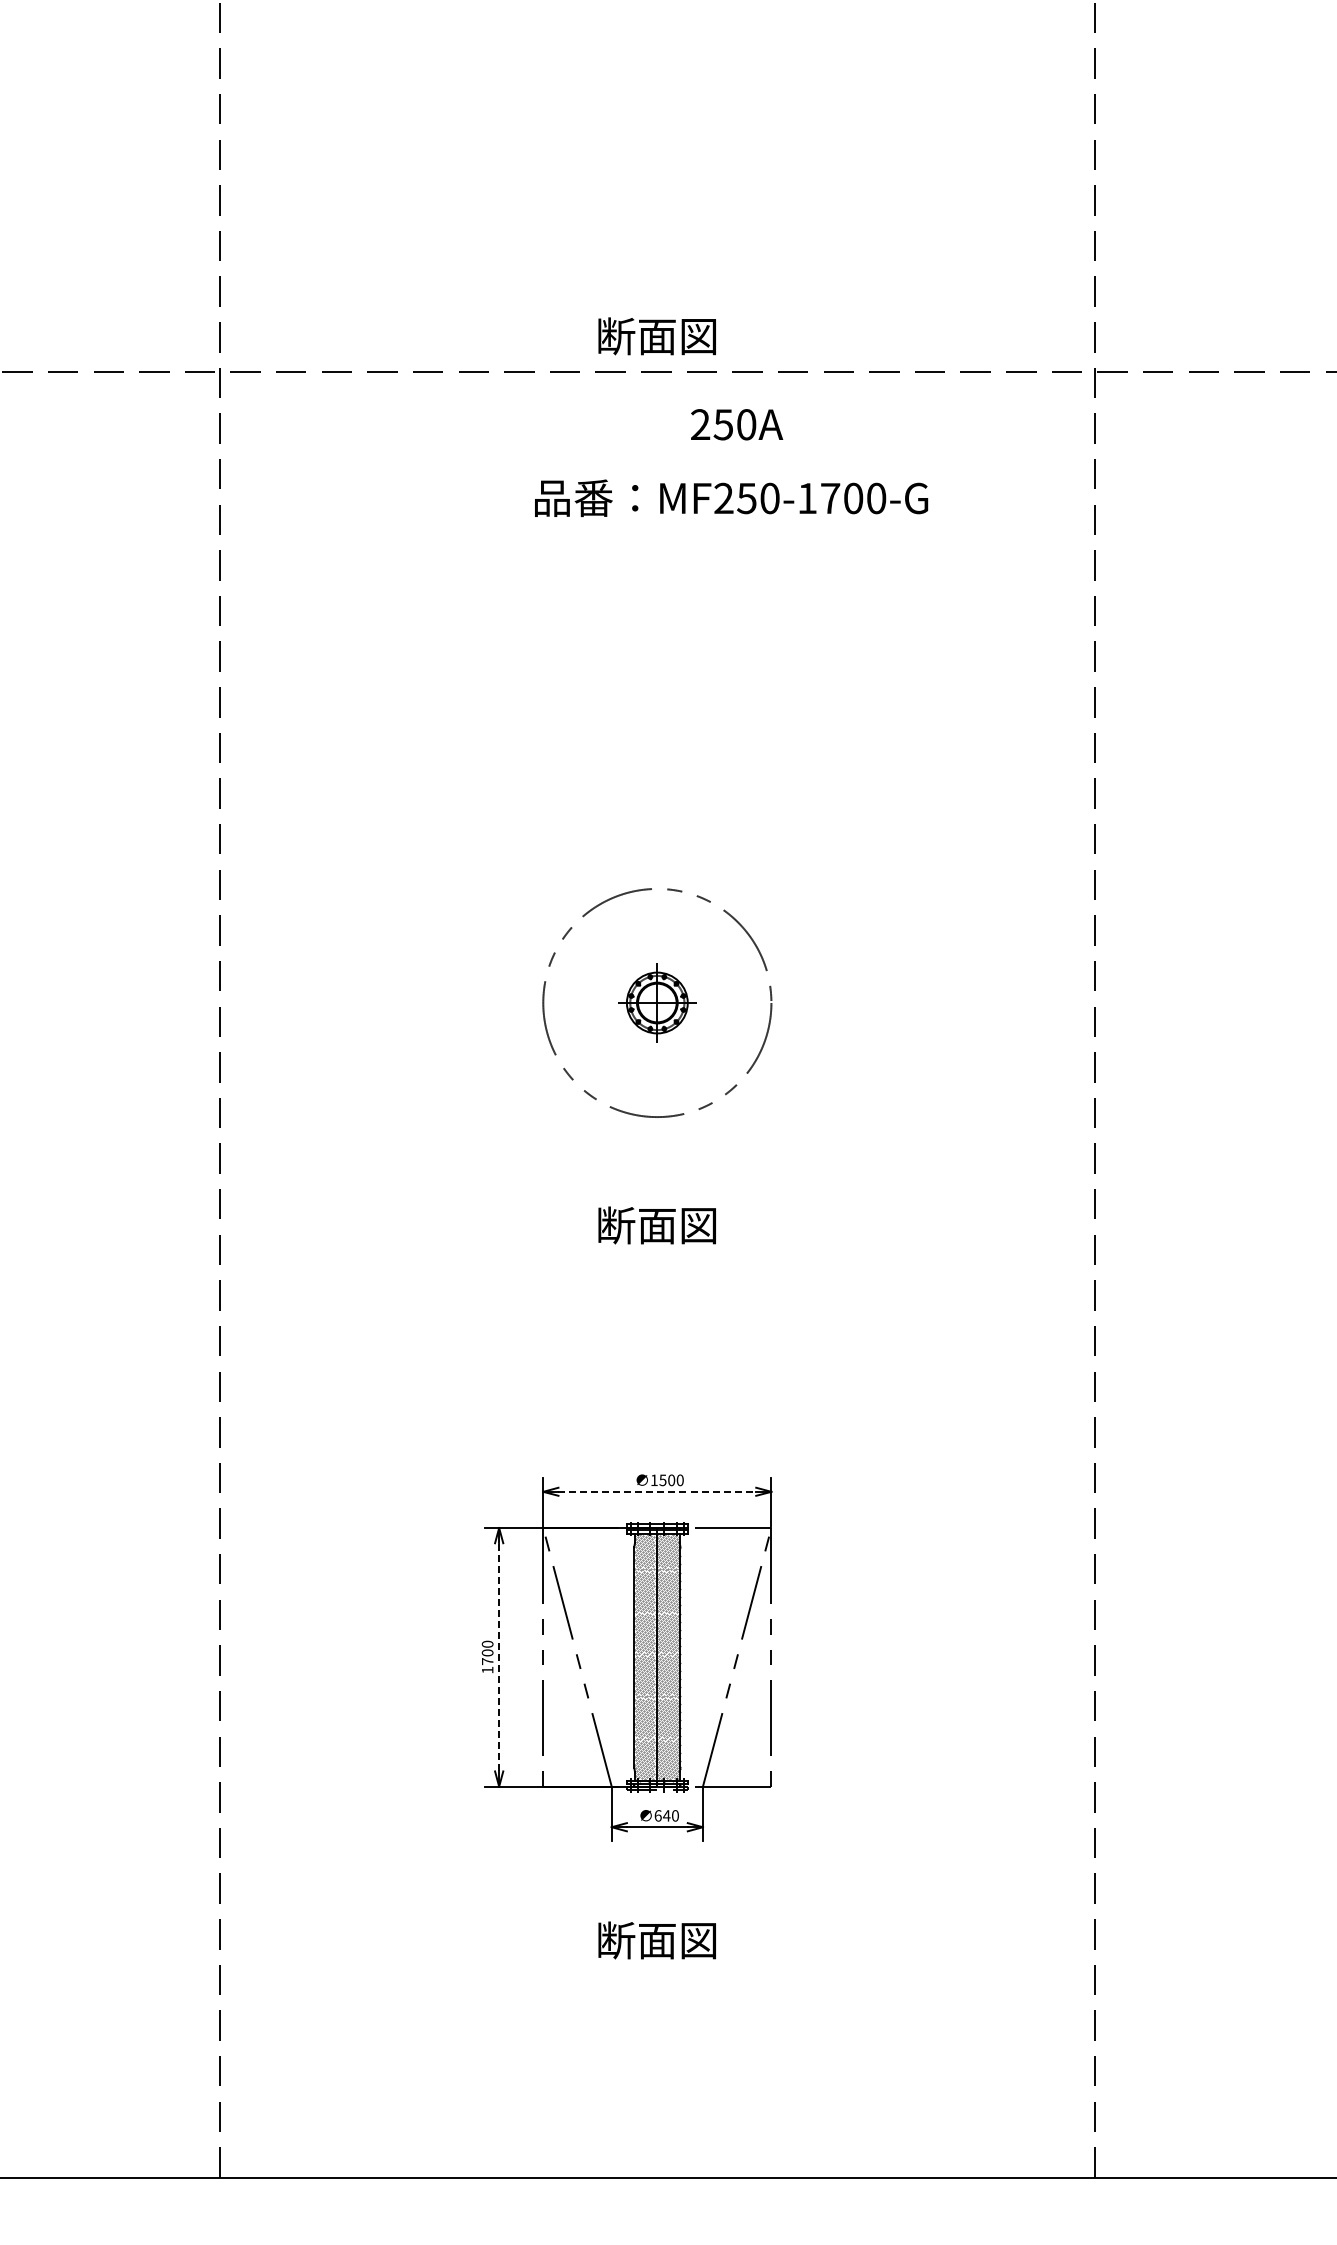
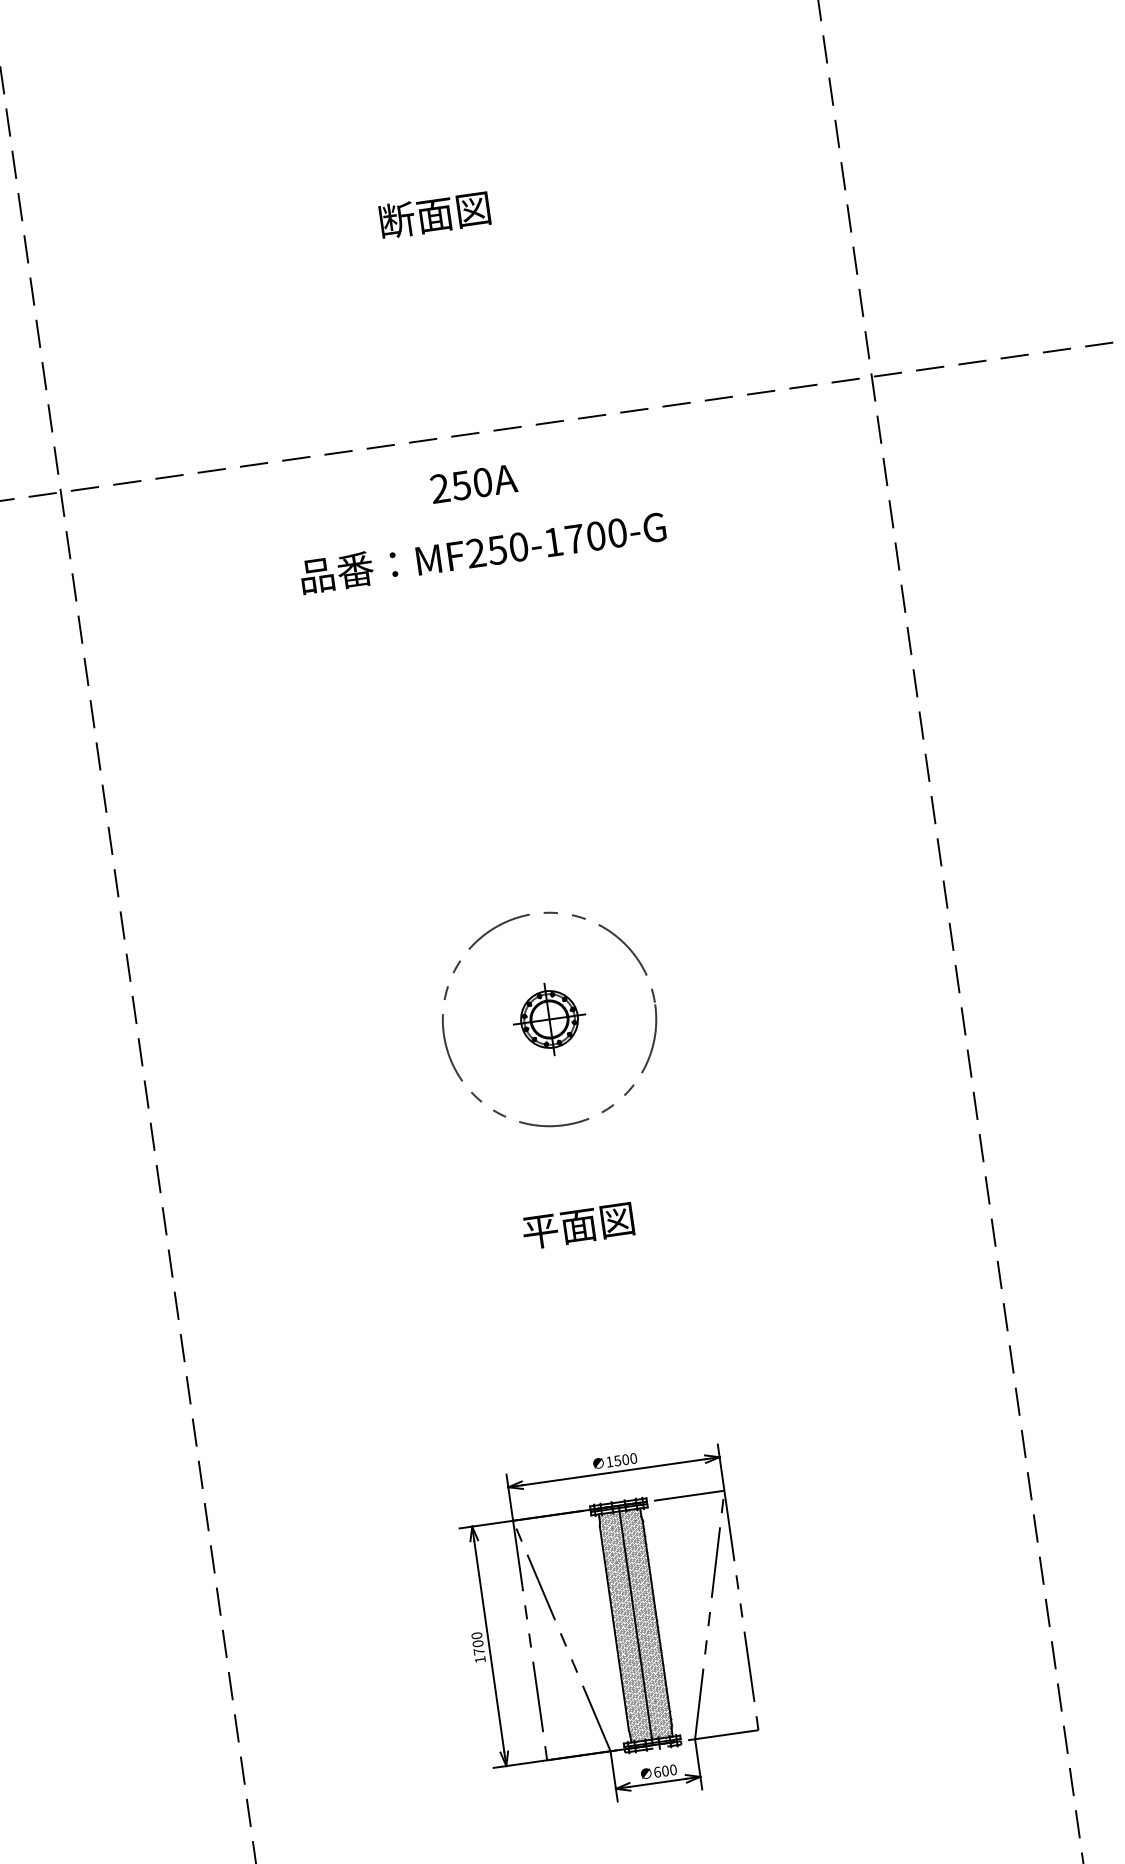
text: (656, 336) -> (434, 215), moved
text: (737, 424) -> (474, 483), moved
text: (731, 497) -> (483, 551), moved
text: (616, 1225) -> (541, 1230), 断面図 -> 平面図
line: (657, 1491) -> (614, 1471), dashed -> solid
line: (499, 1656) -> (489, 1645), dashed -> solid
text: (666, 1815) -> (665, 1770), 640 -> 600

